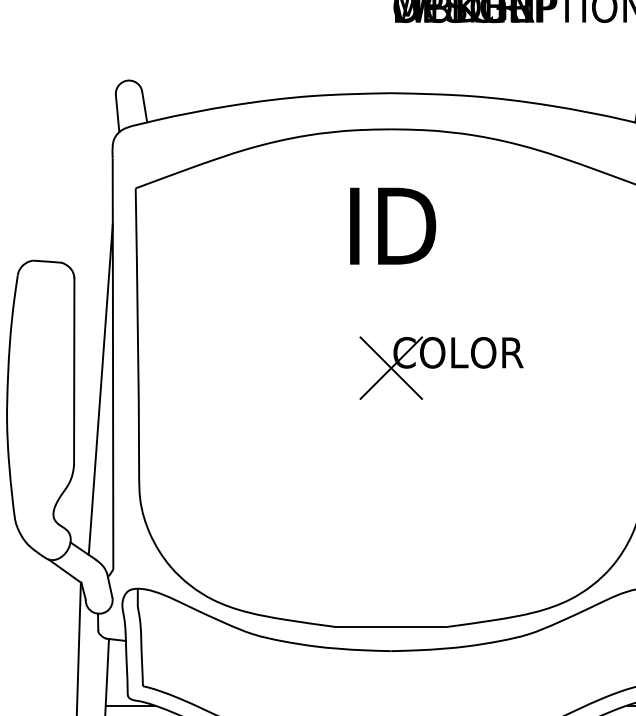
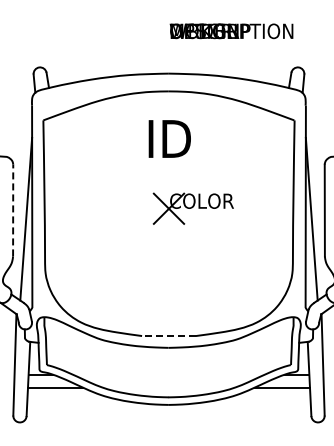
line: (74, 371) -> (13, 210), solid -> dashed
line: (390, 628) -> (168, 336), solid -> dashed

